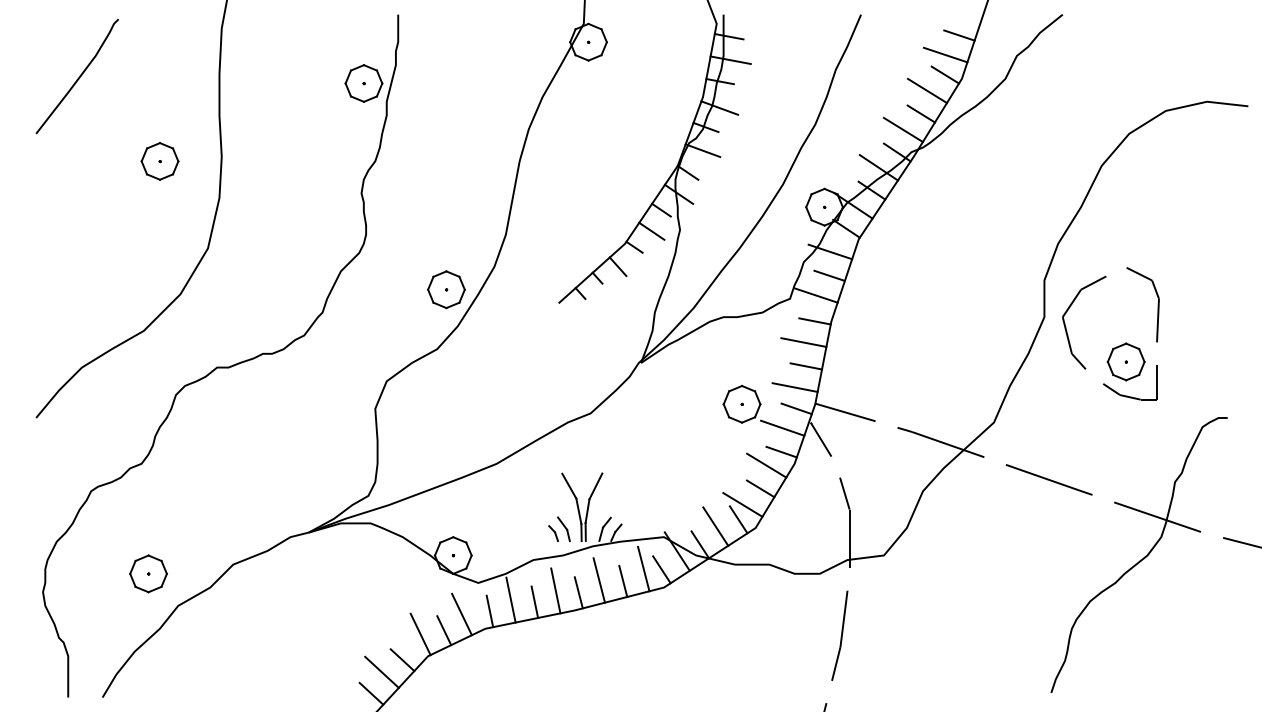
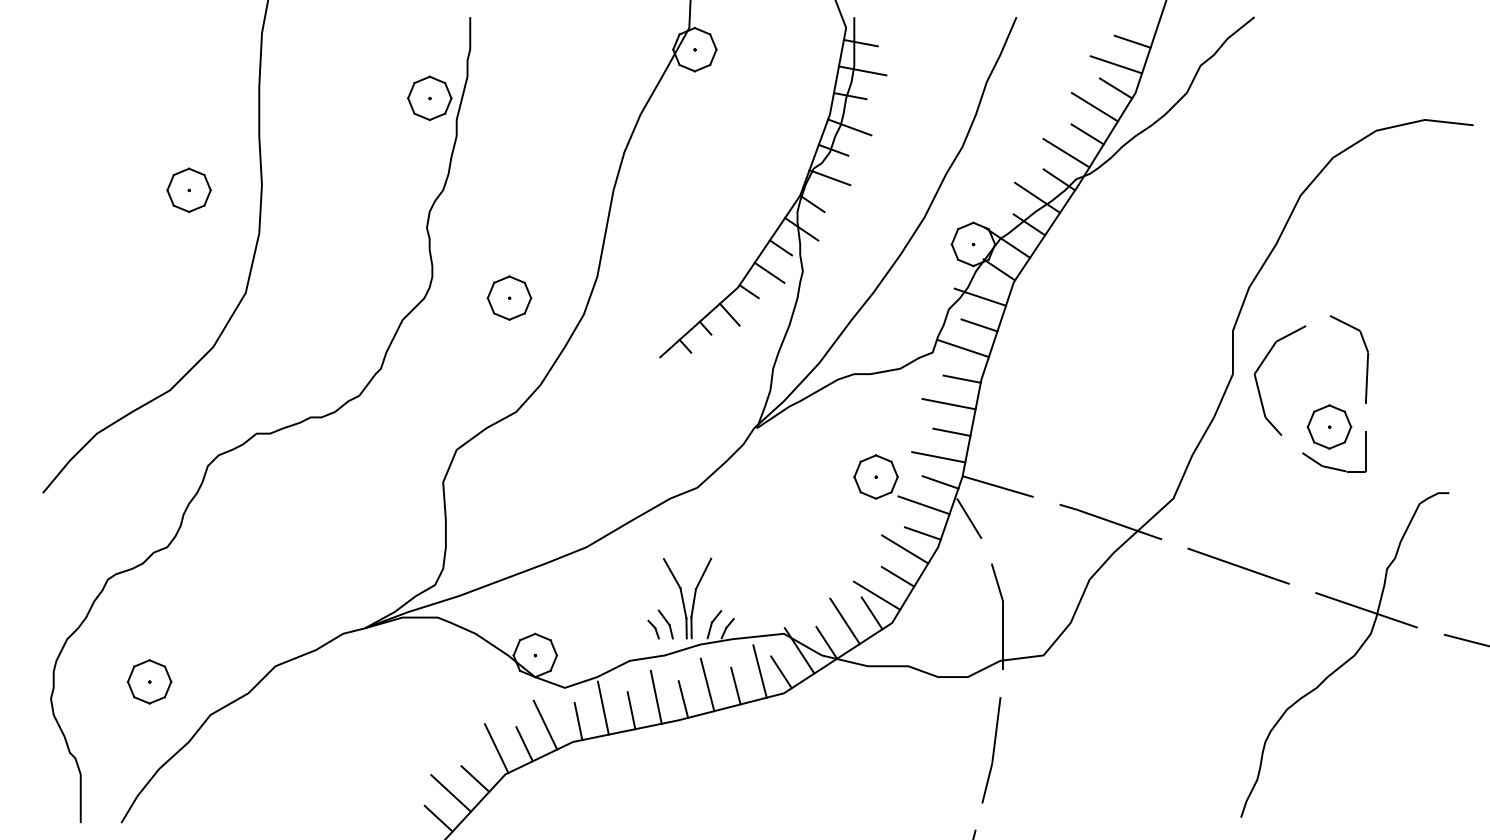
curve: (78, 77) -> (92, 91), removed
part: (446, 289) -> (509, 297), moved
part: (148, 573) -> (149, 681), moved

